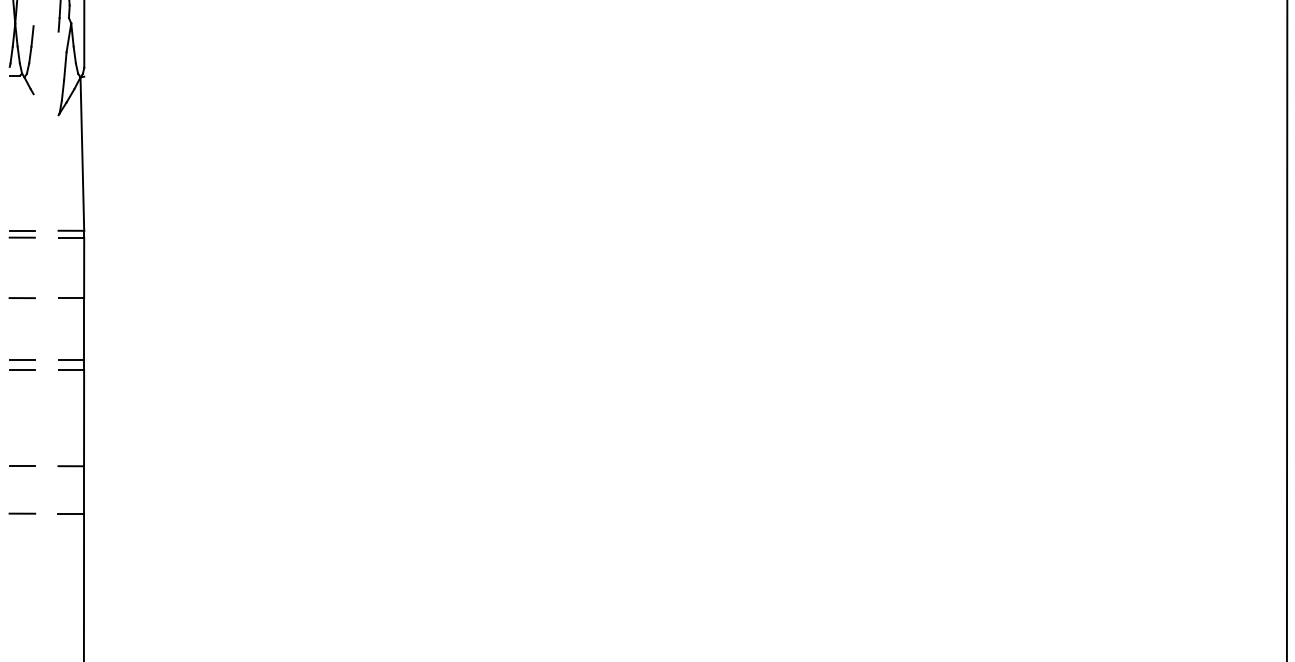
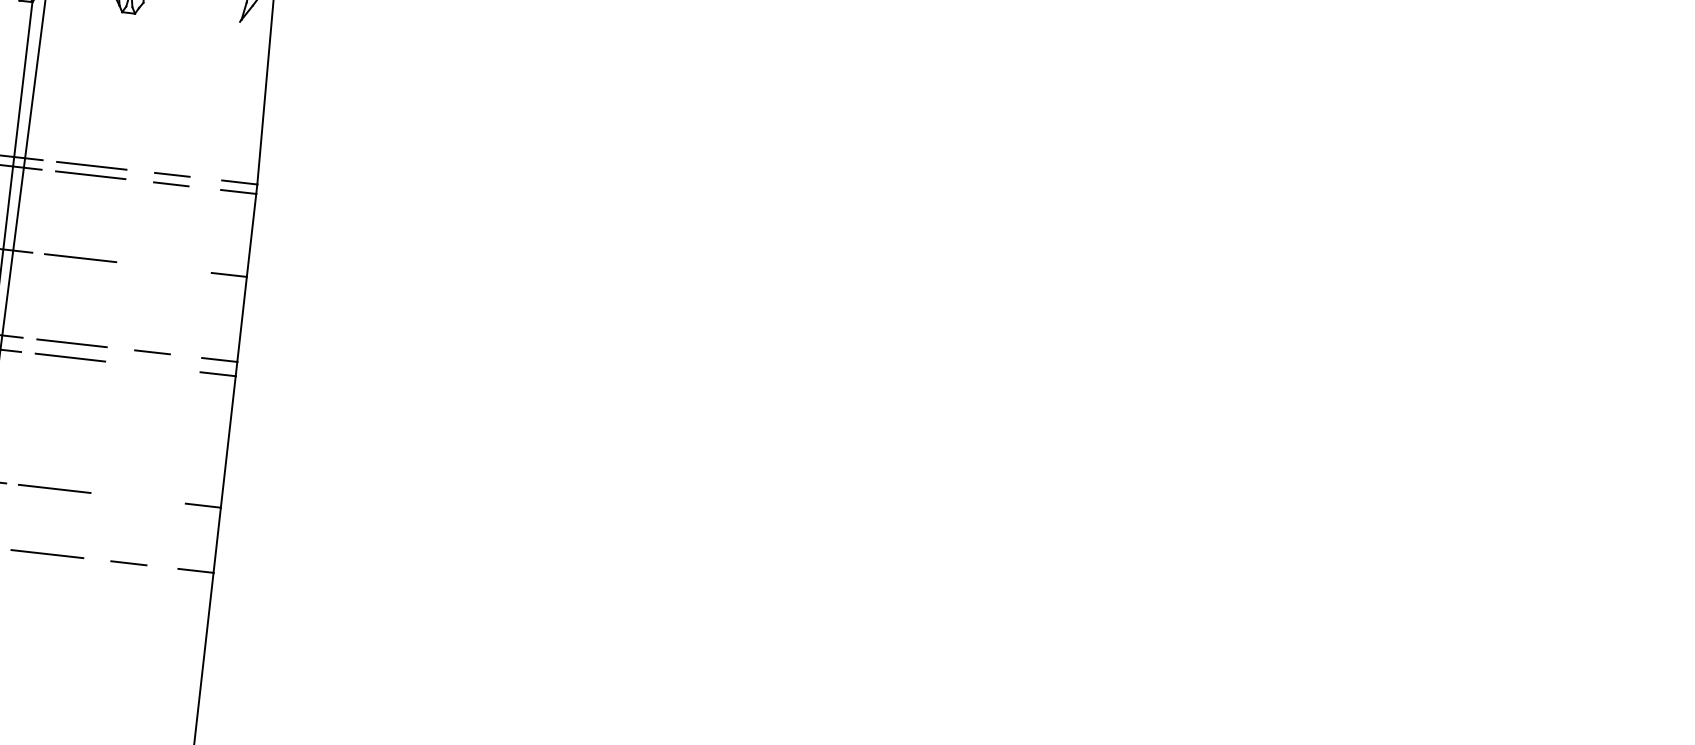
line: (21, 298) -> (160, 267), removed
line: (22, 369) -> (151, 365), removed
line: (22, 466) -> (136, 498), removed

